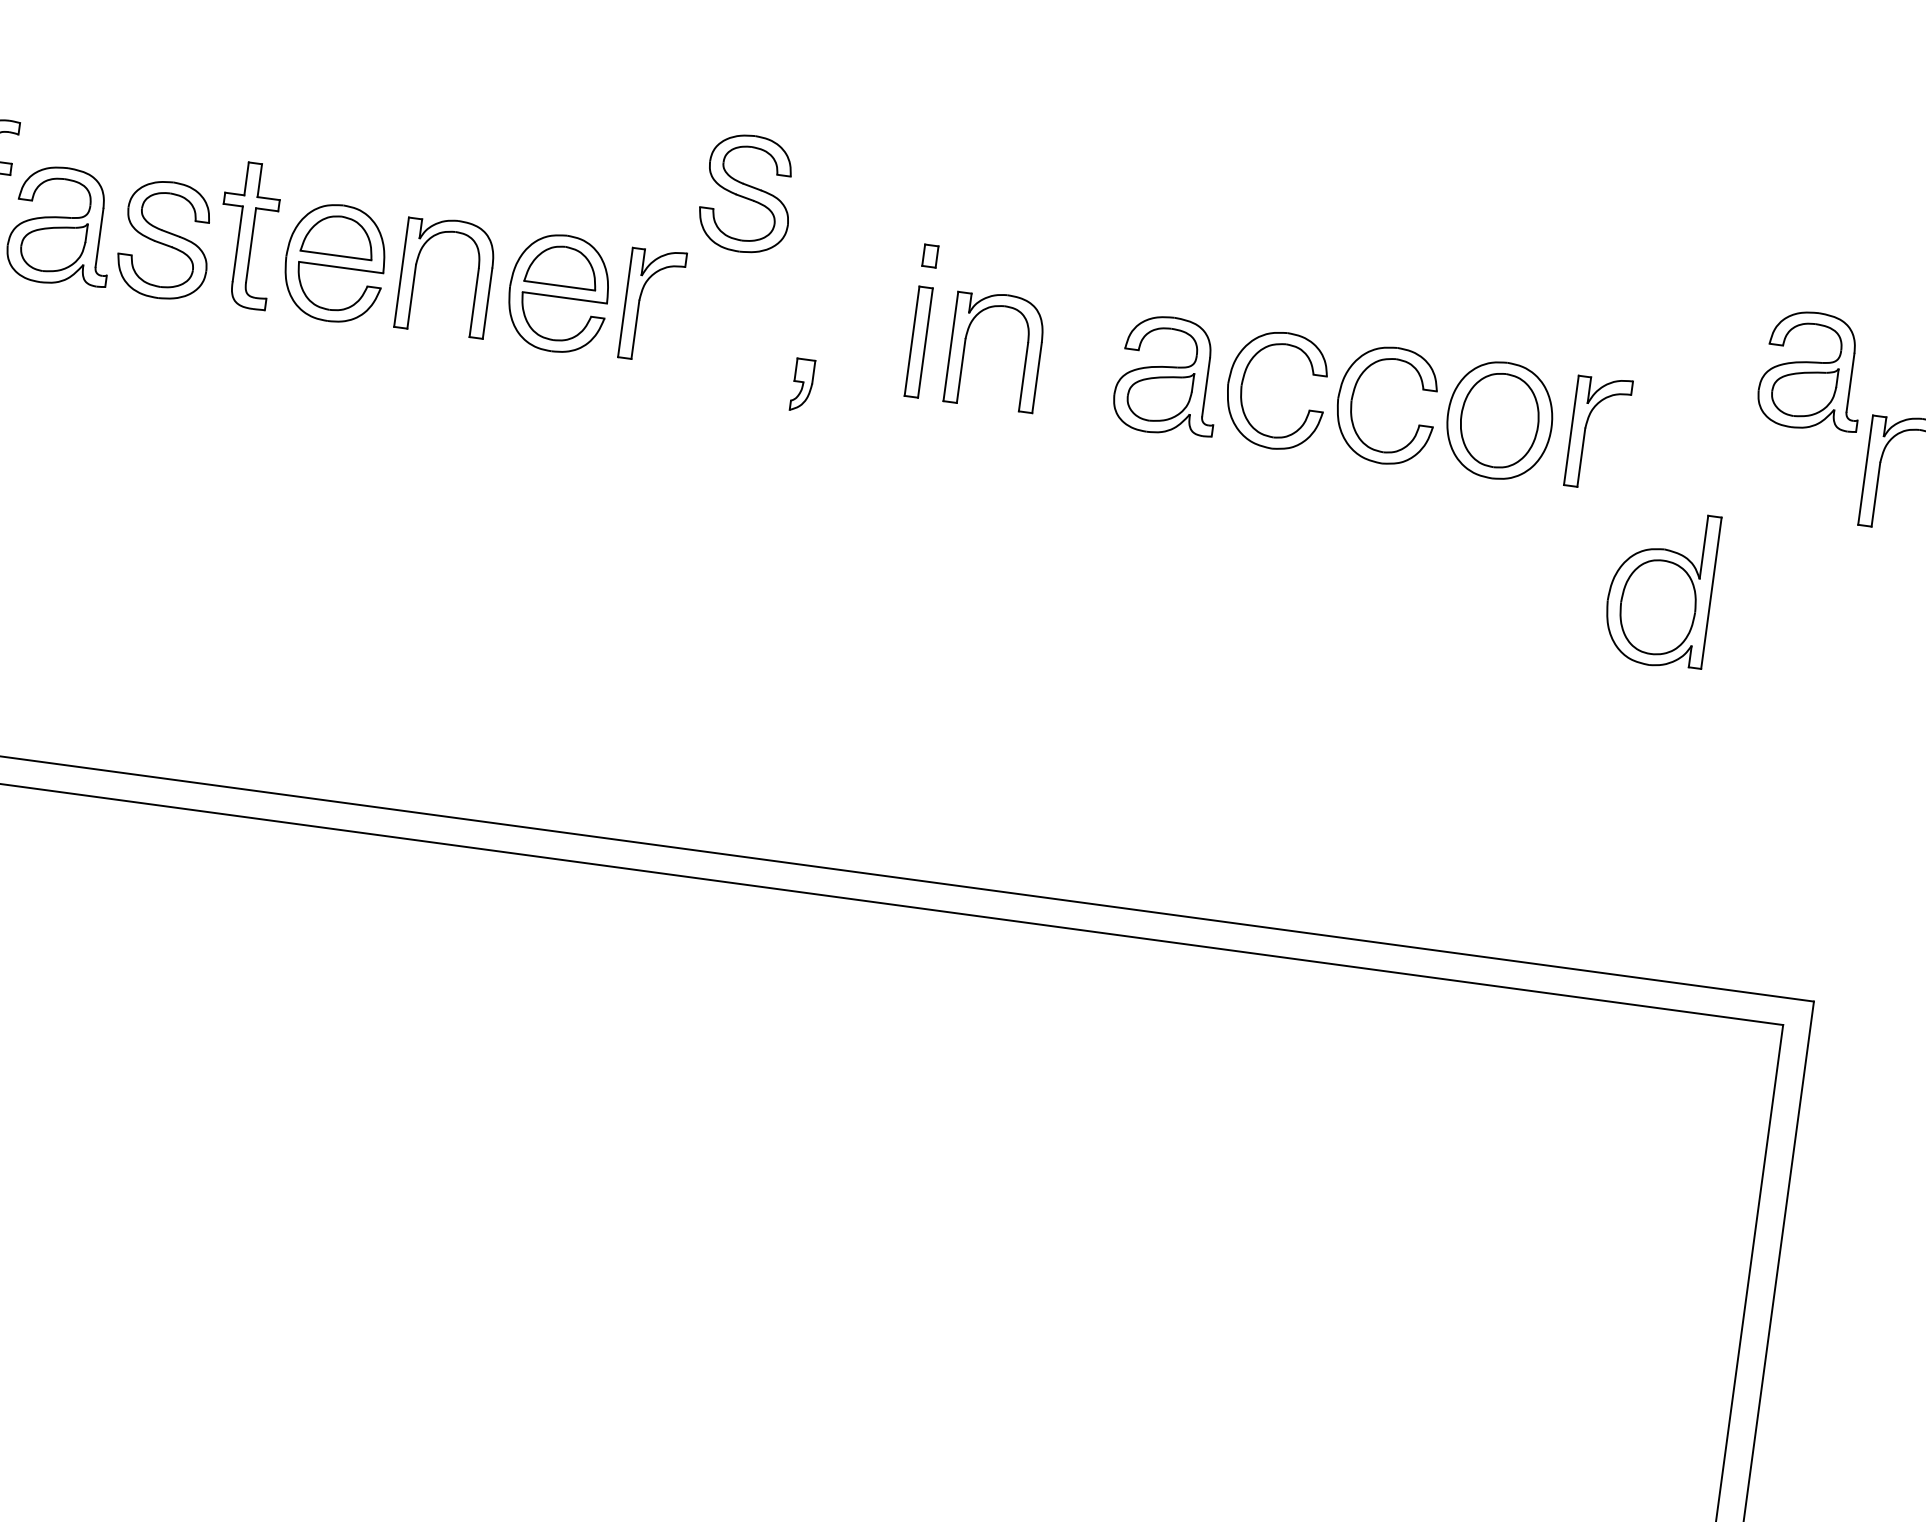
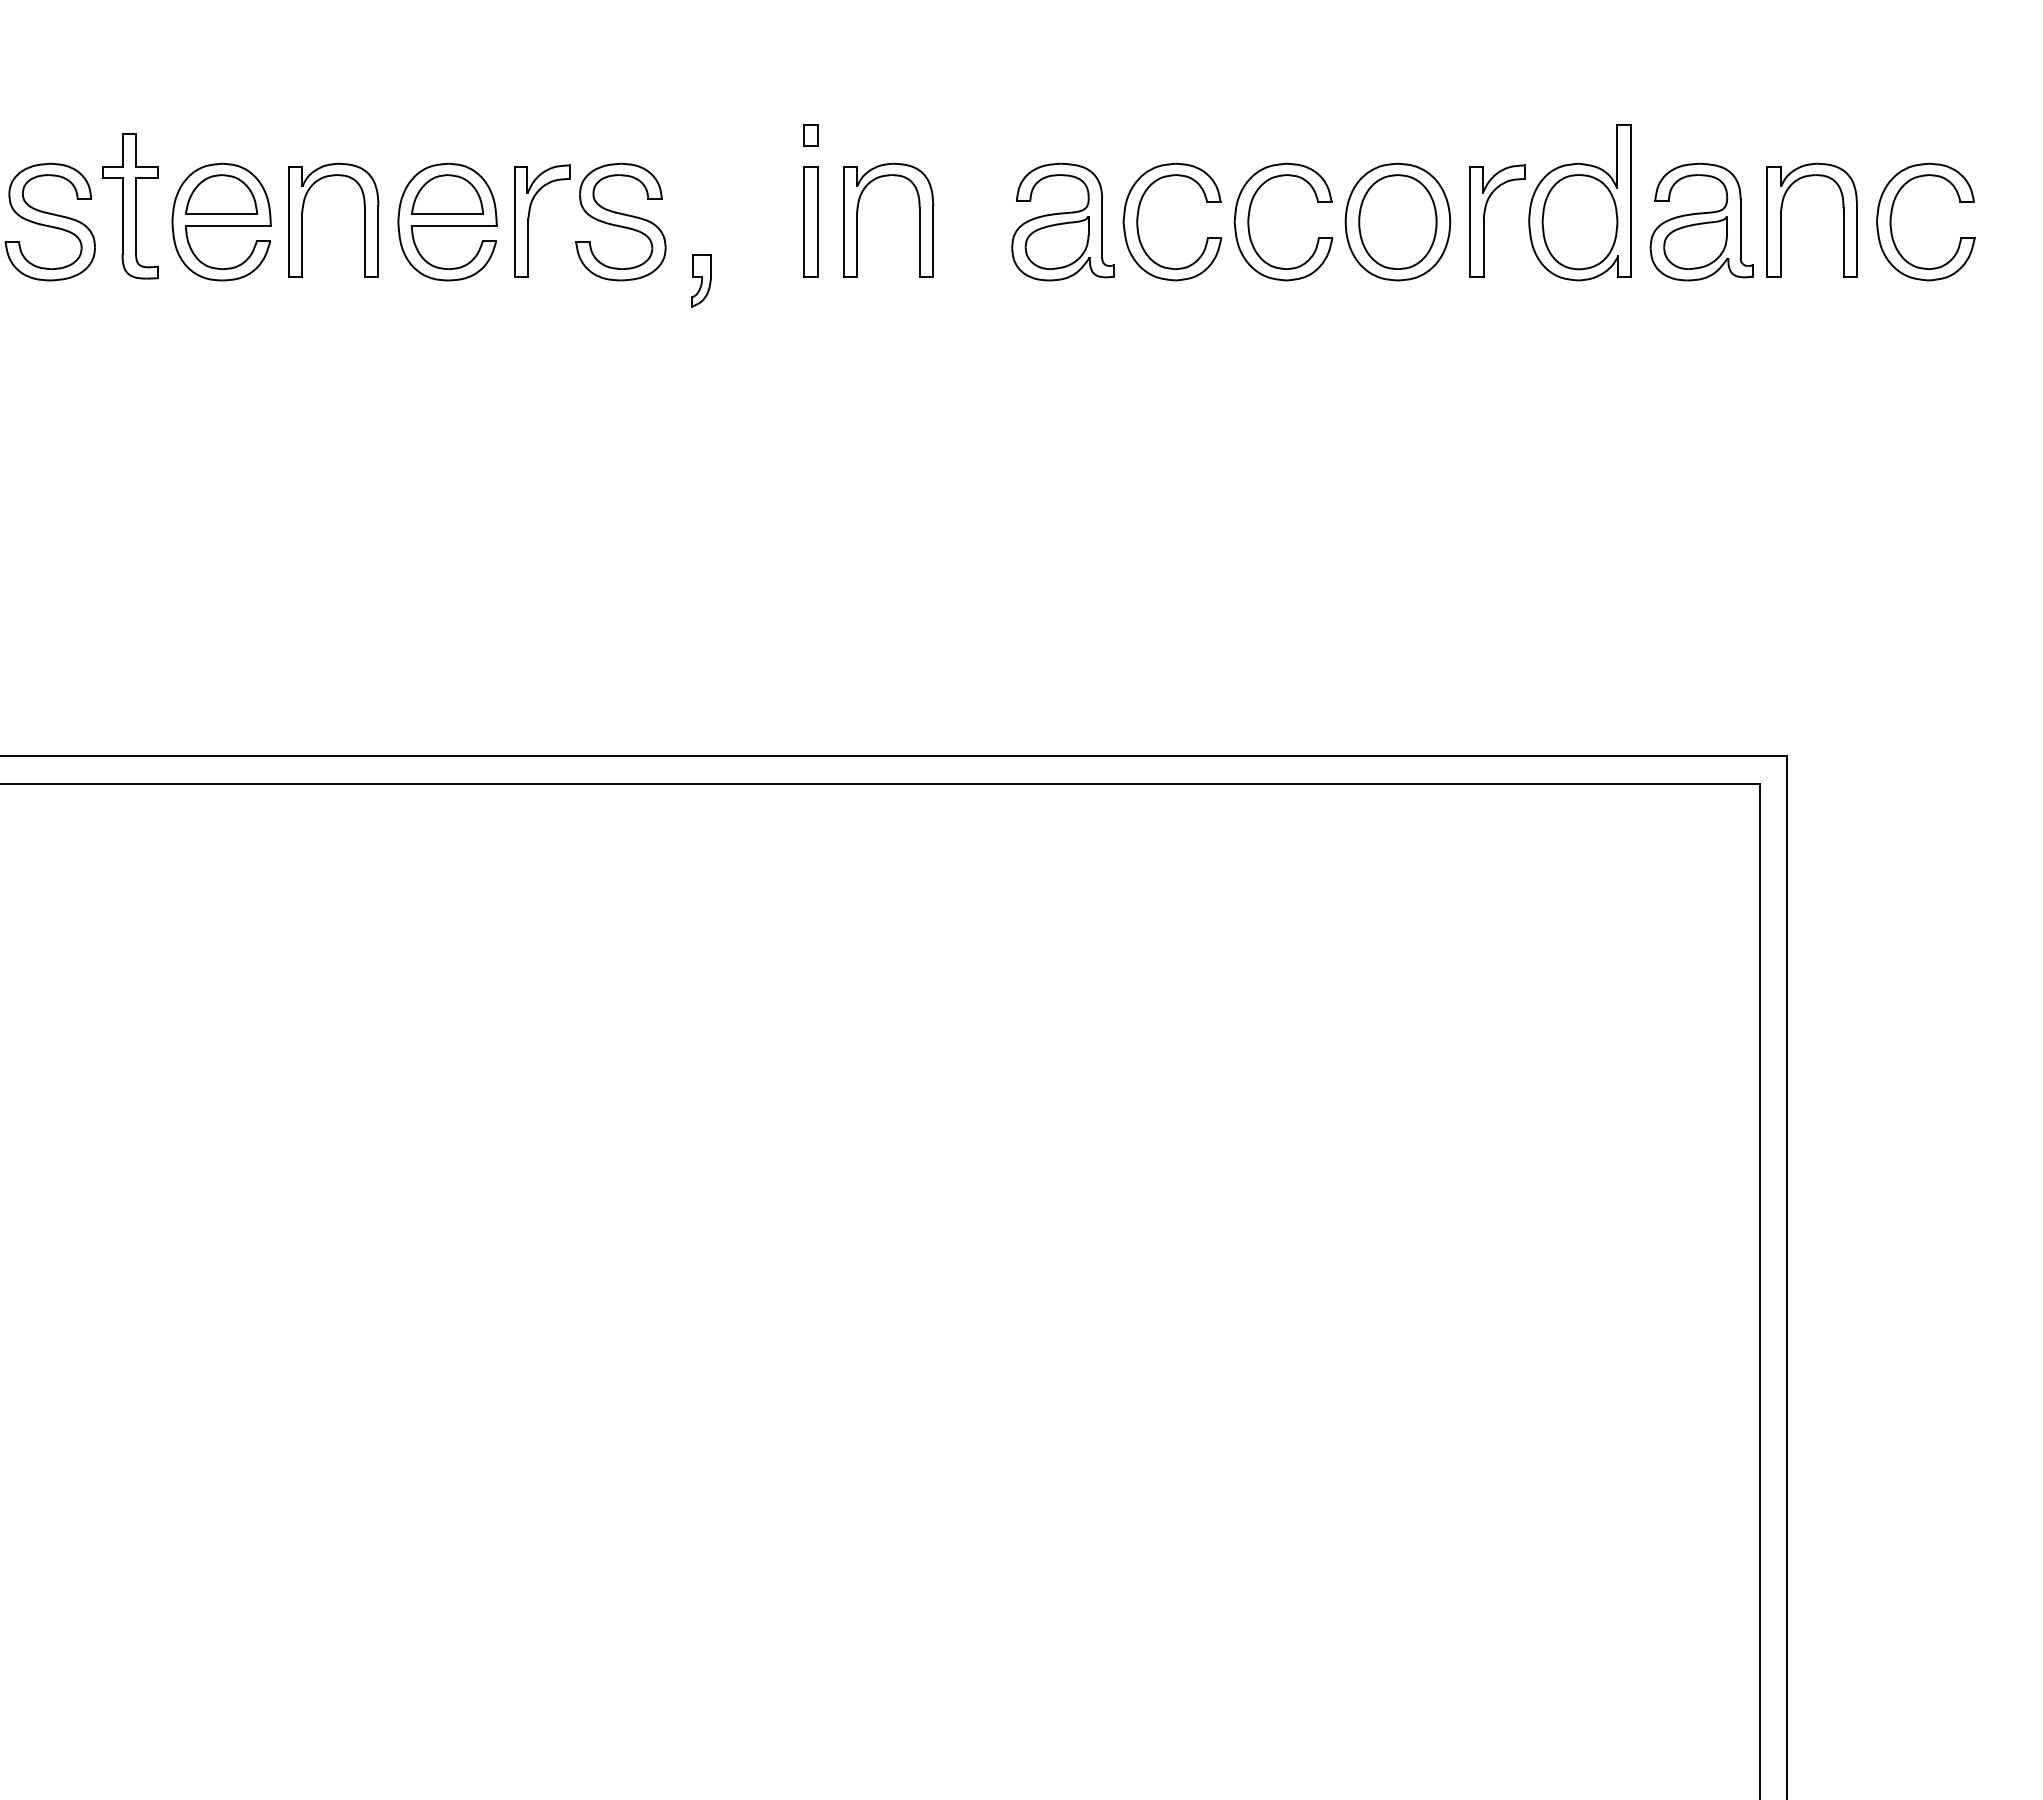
part: (746, 193) -> (620, 221), moved
part: (1812, 370) -> (1701, 221), moved
part: (1660, 587) -> (1579, 202), moved

